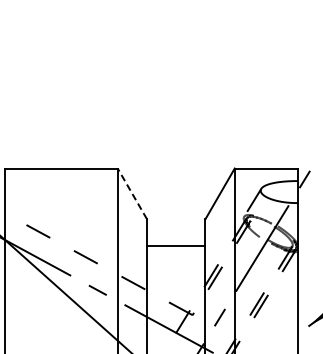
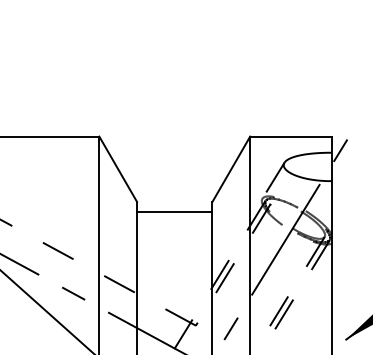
line: (132, 193) -> (118, 168), dashed -> solid
line: (175, 246) -> (173, 212), moved

